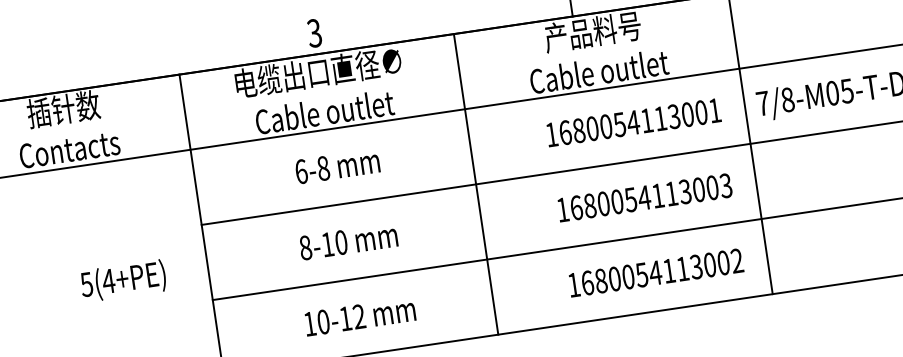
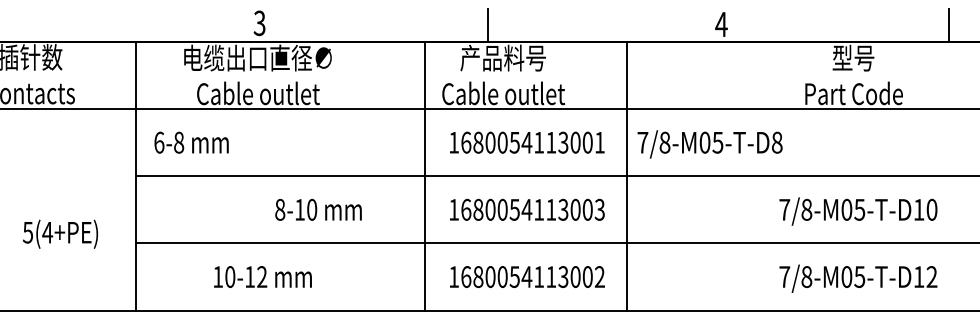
text: (337, 166) -> (191, 142), moved
line: (476, 184) -> (425, 176), moved
text: (348, 241) -> (318, 209), moved
text: (123, 280) -> (60, 233), moved

